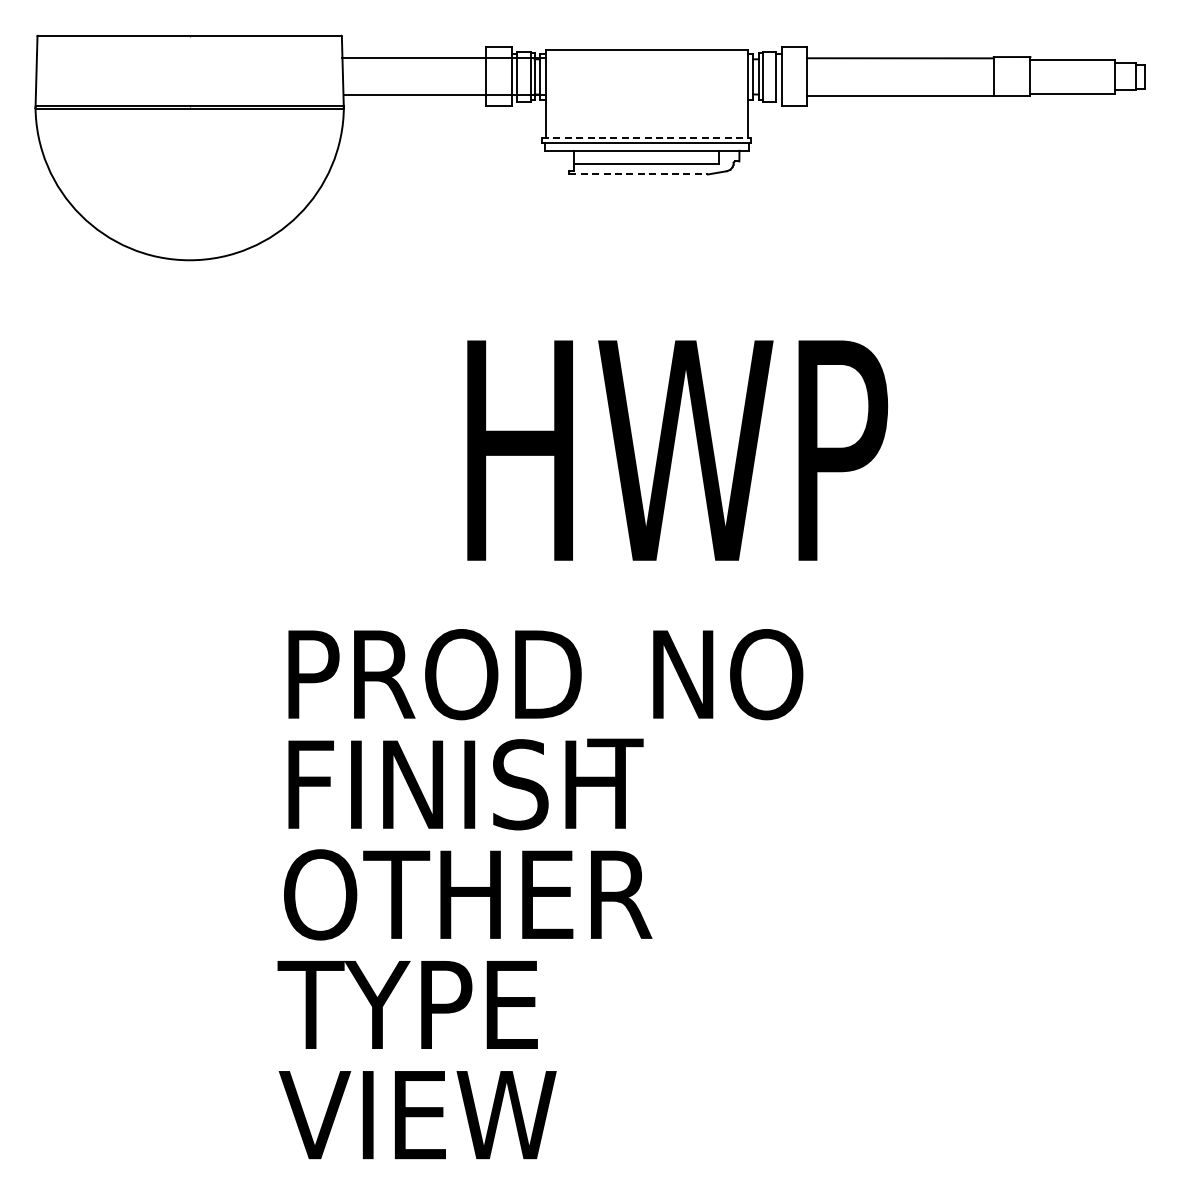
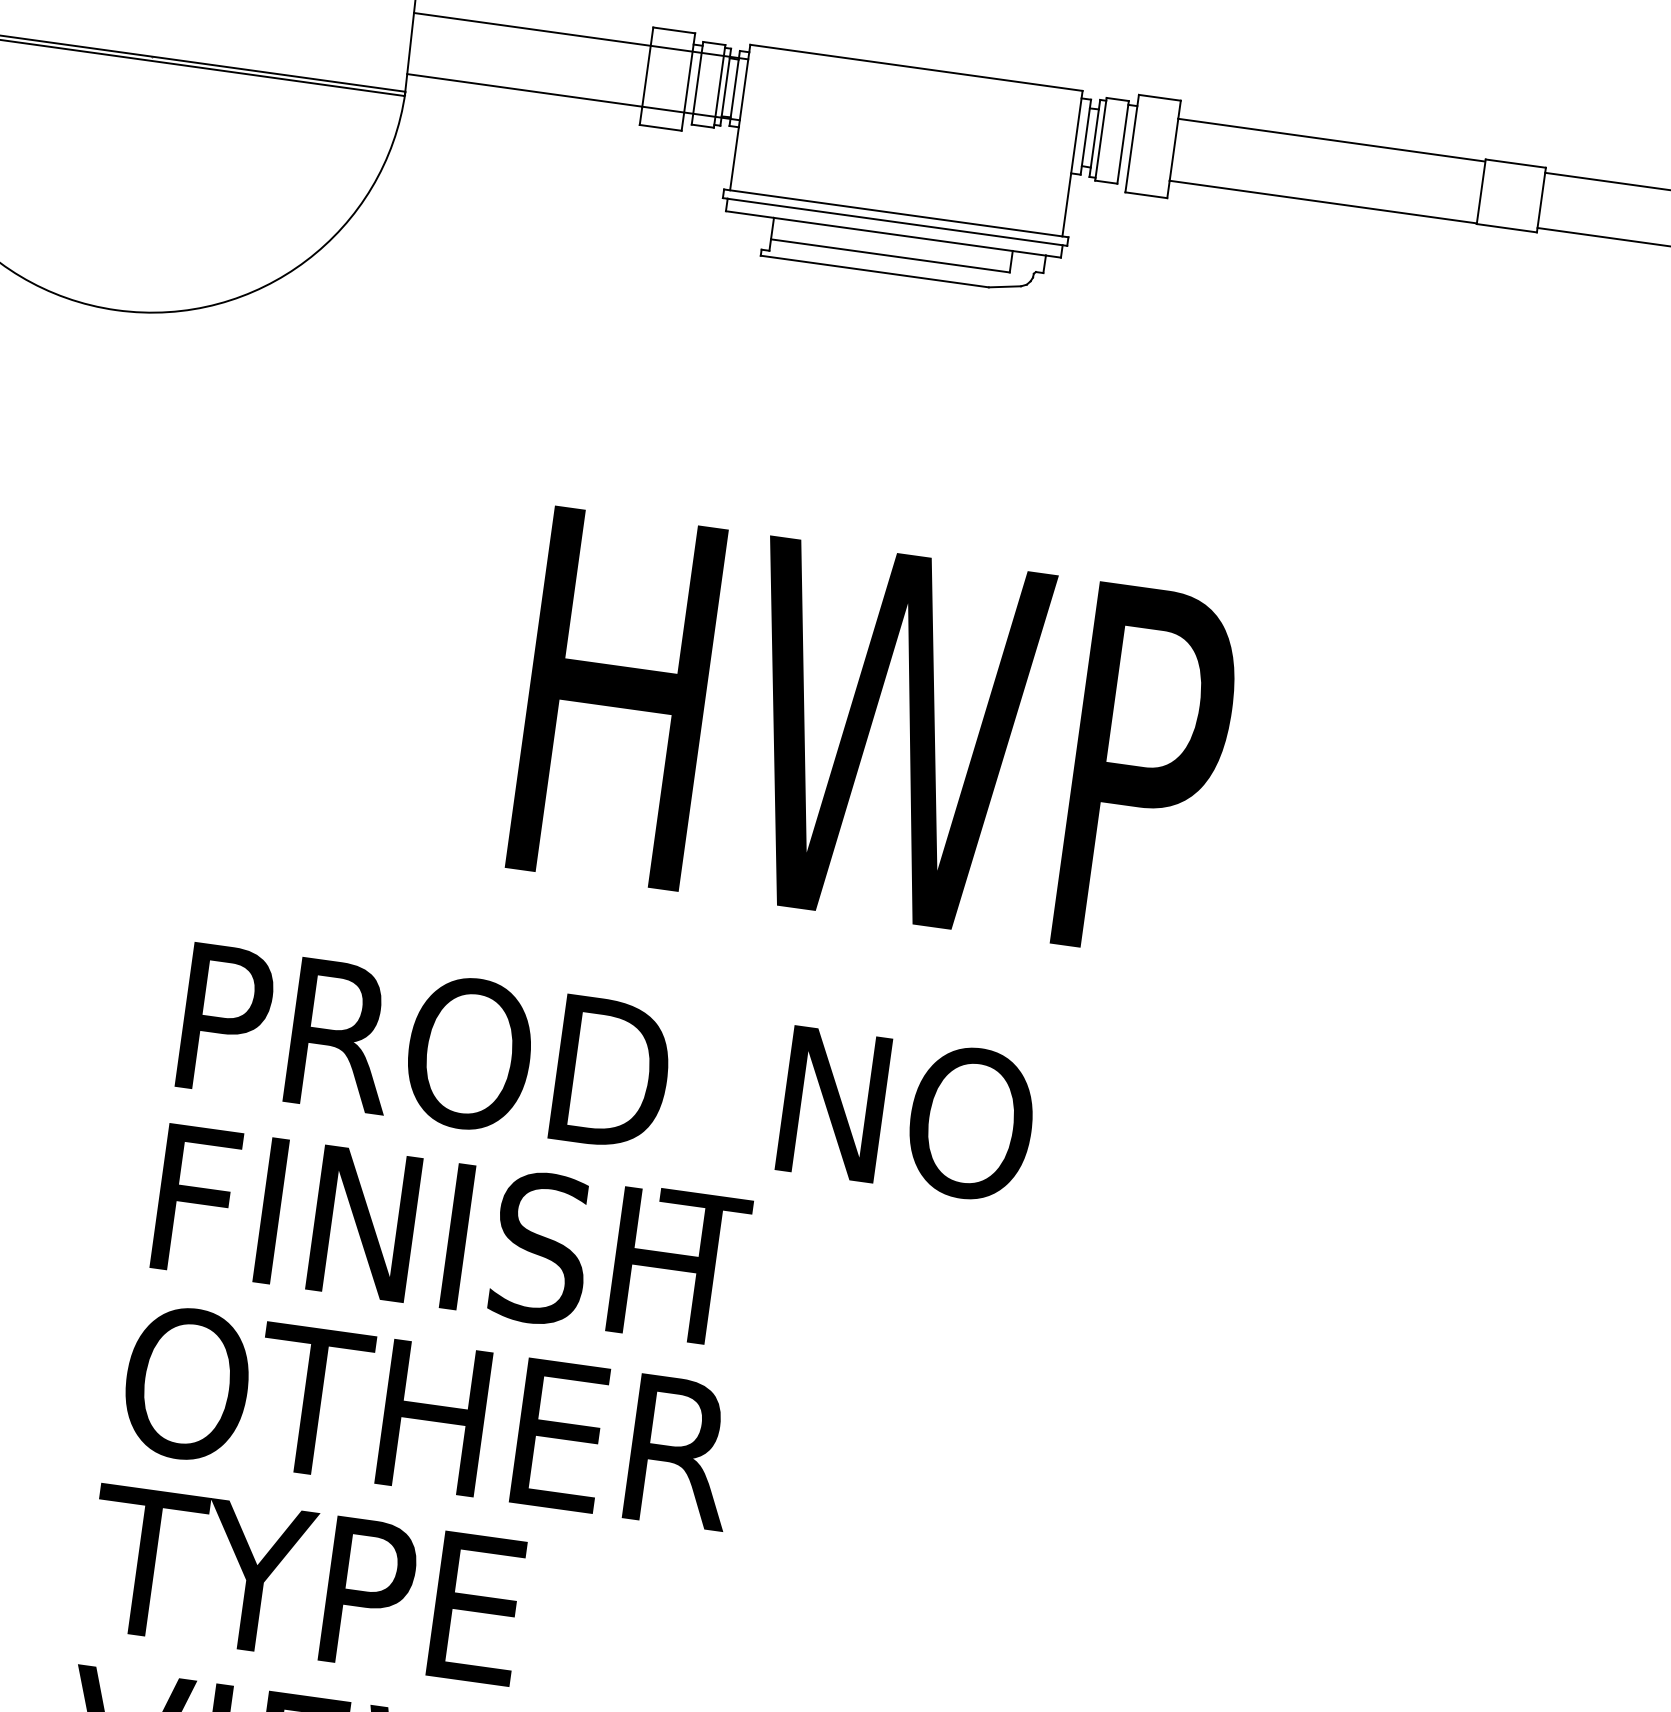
line: (646, 138) -> (895, 214), dashed -> solid
line: (639, 174) -> (876, 271), dashed -> solid

